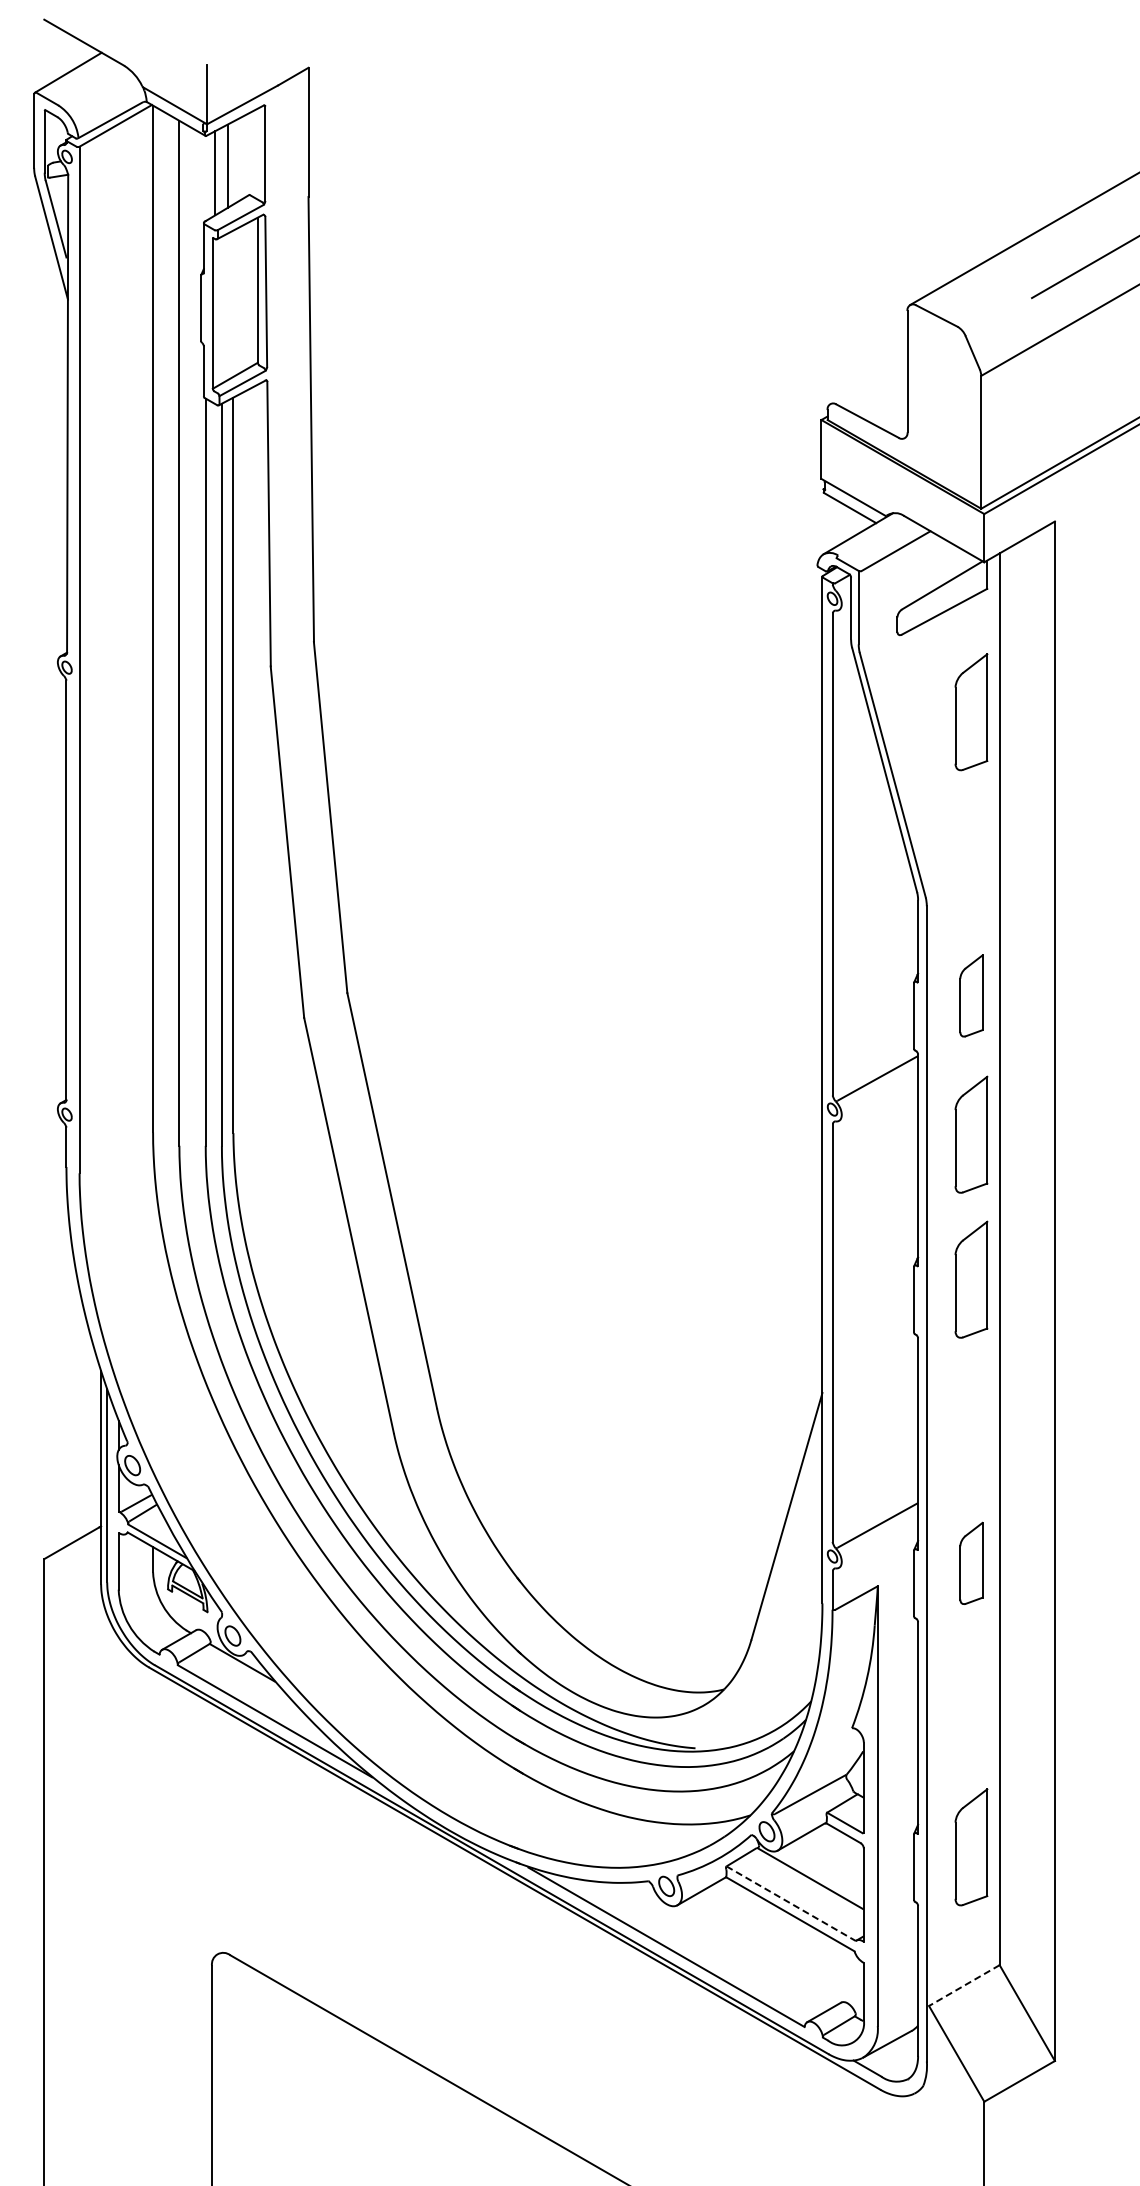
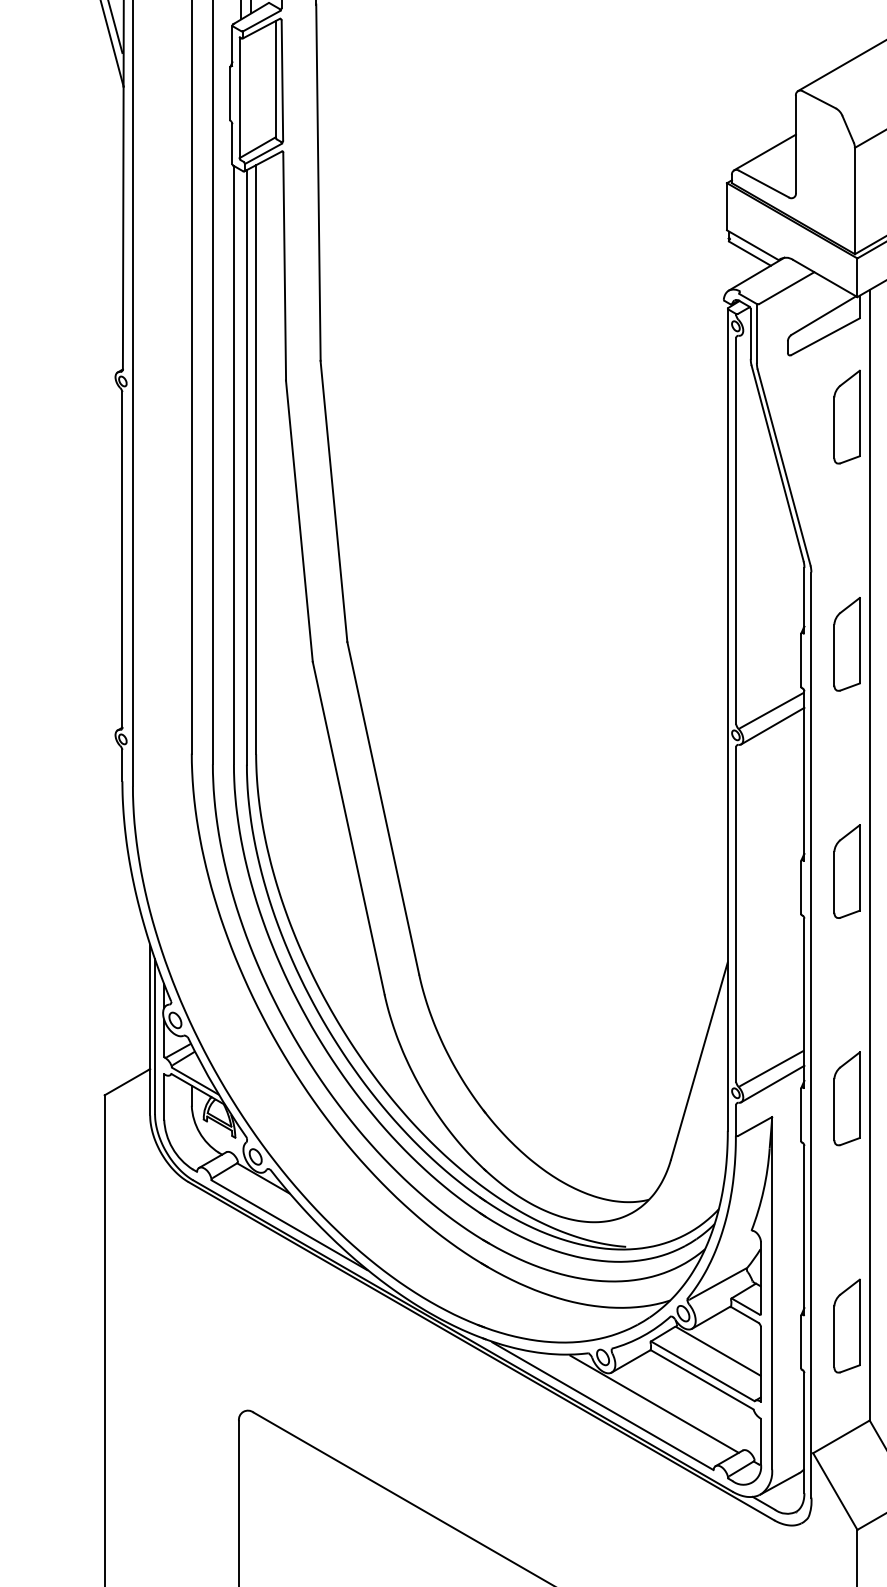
line: (868, 381) -> (764, 152), added
part: (971, 995) -> (847, 643), size x1.43
line: (878, 1097) -> (772, 725), added
part: (971, 1134) -> (847, 755), removed
line: (878, 1544) -> (772, 1083), added
part: (971, 1563) -> (847, 1098), size x1.43
line: (791, 1903) -> (703, 1371), dashed -> solid
line: (730, 1944) -> (654, 1403), added
line: (964, 1985) -> (841, 1436), dashed -> solid

